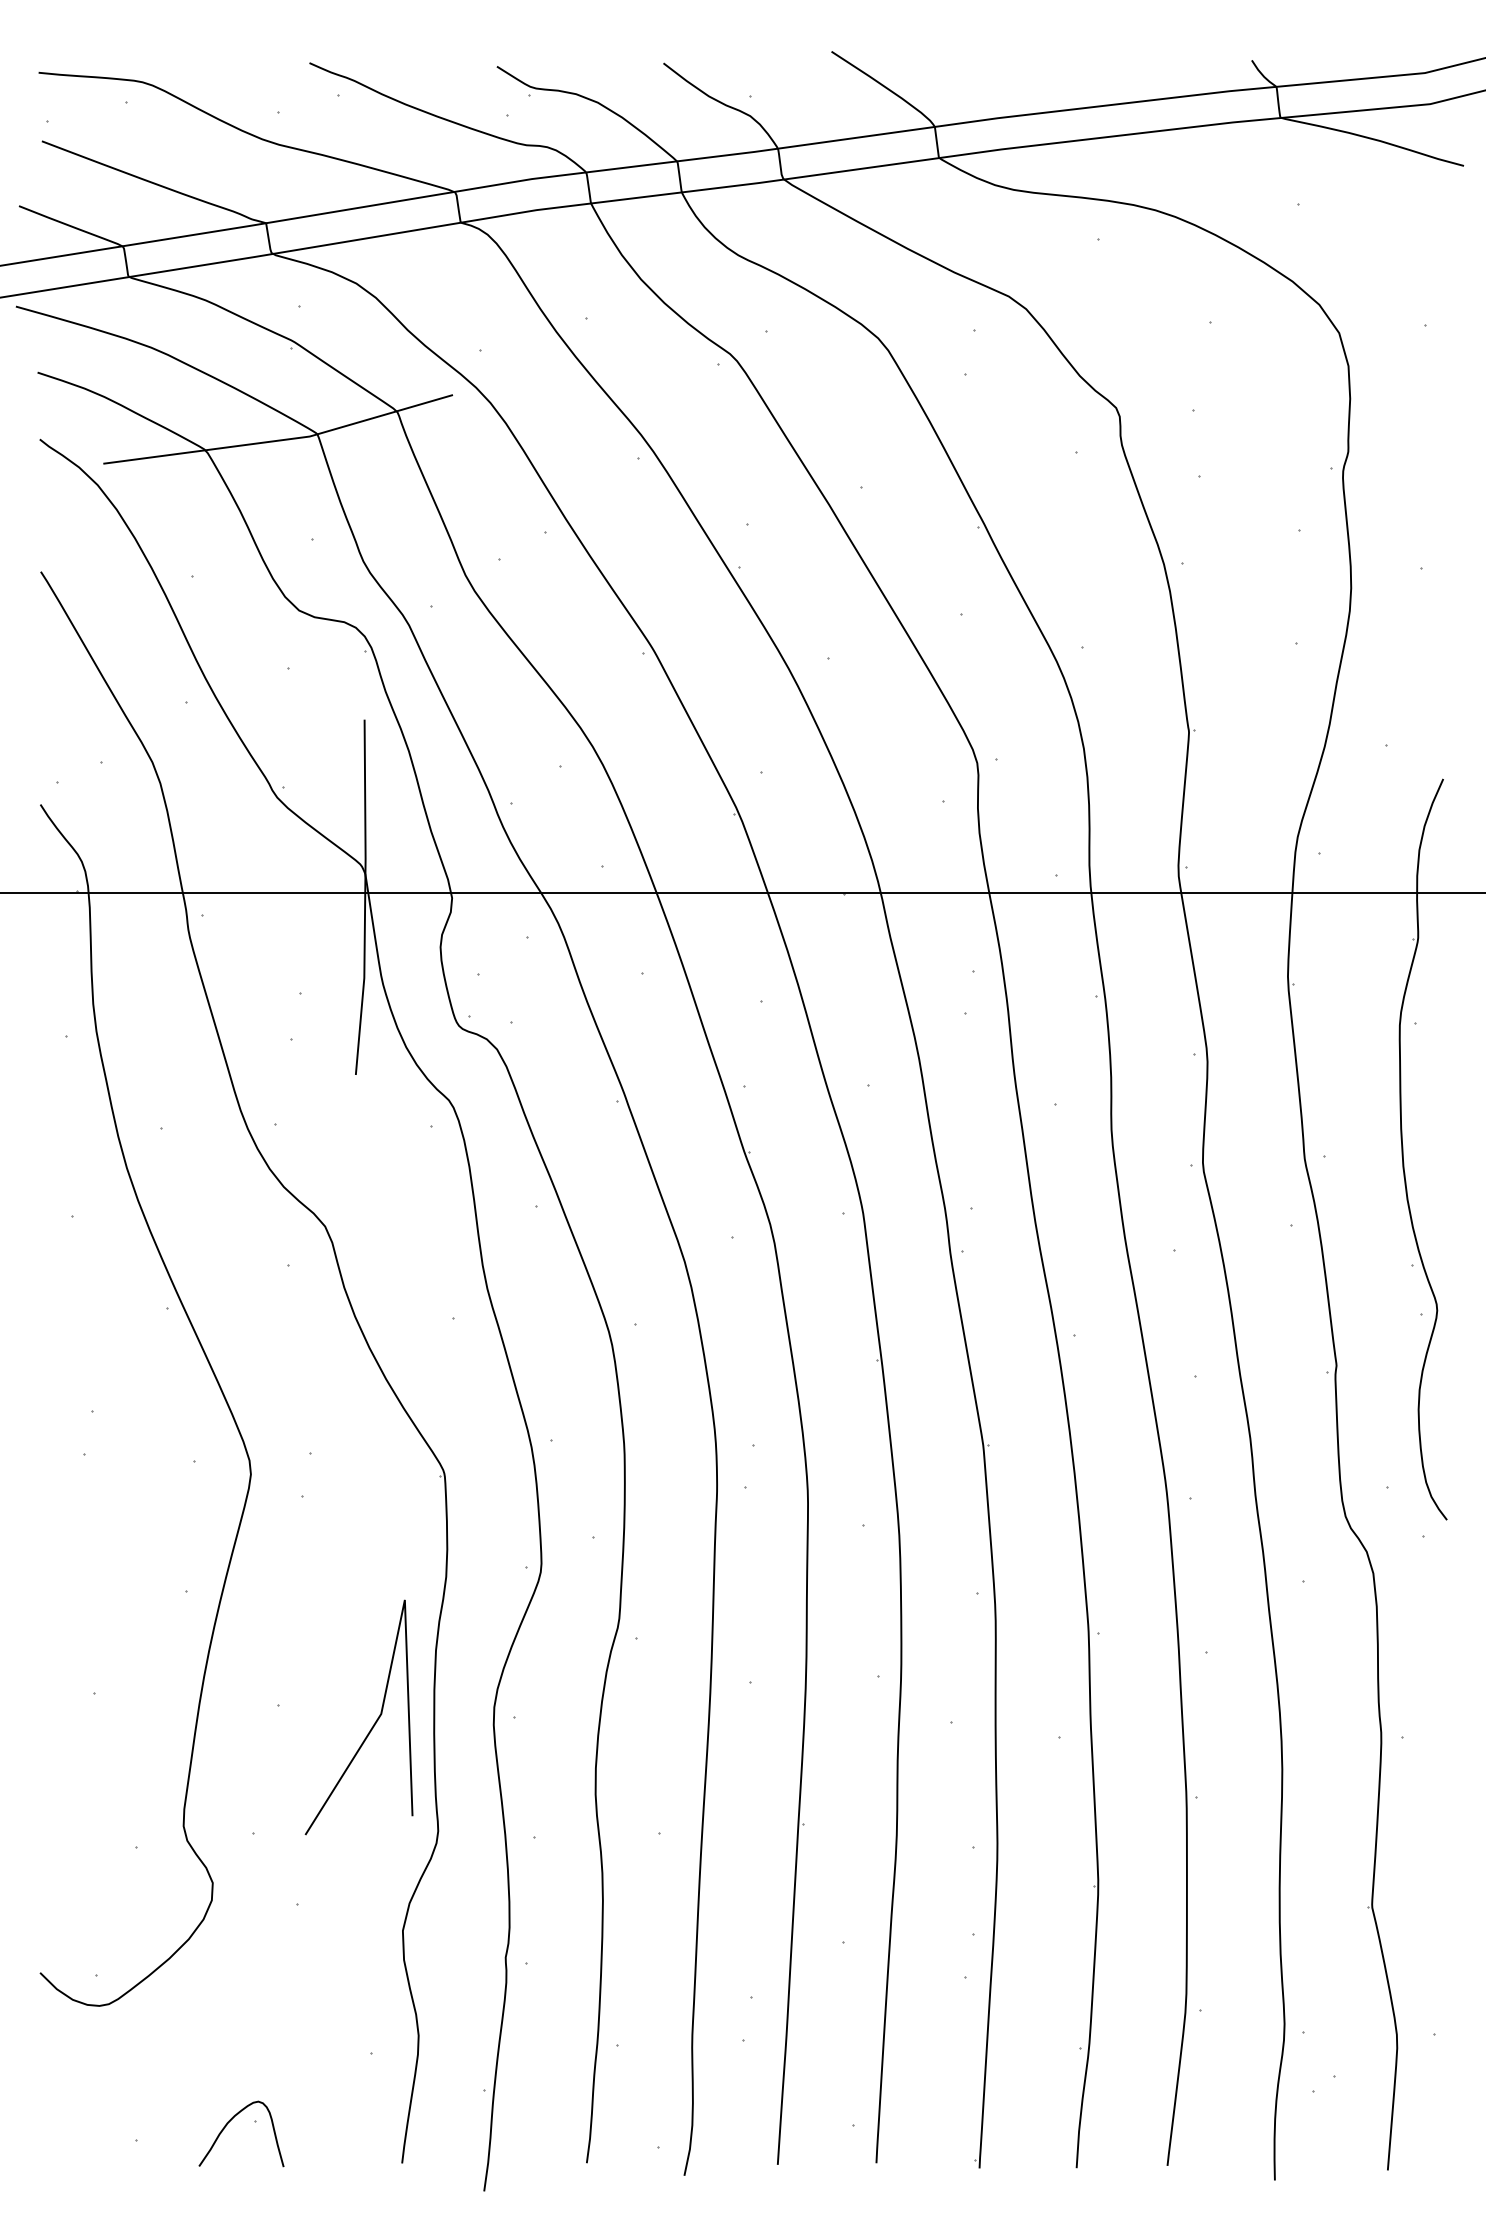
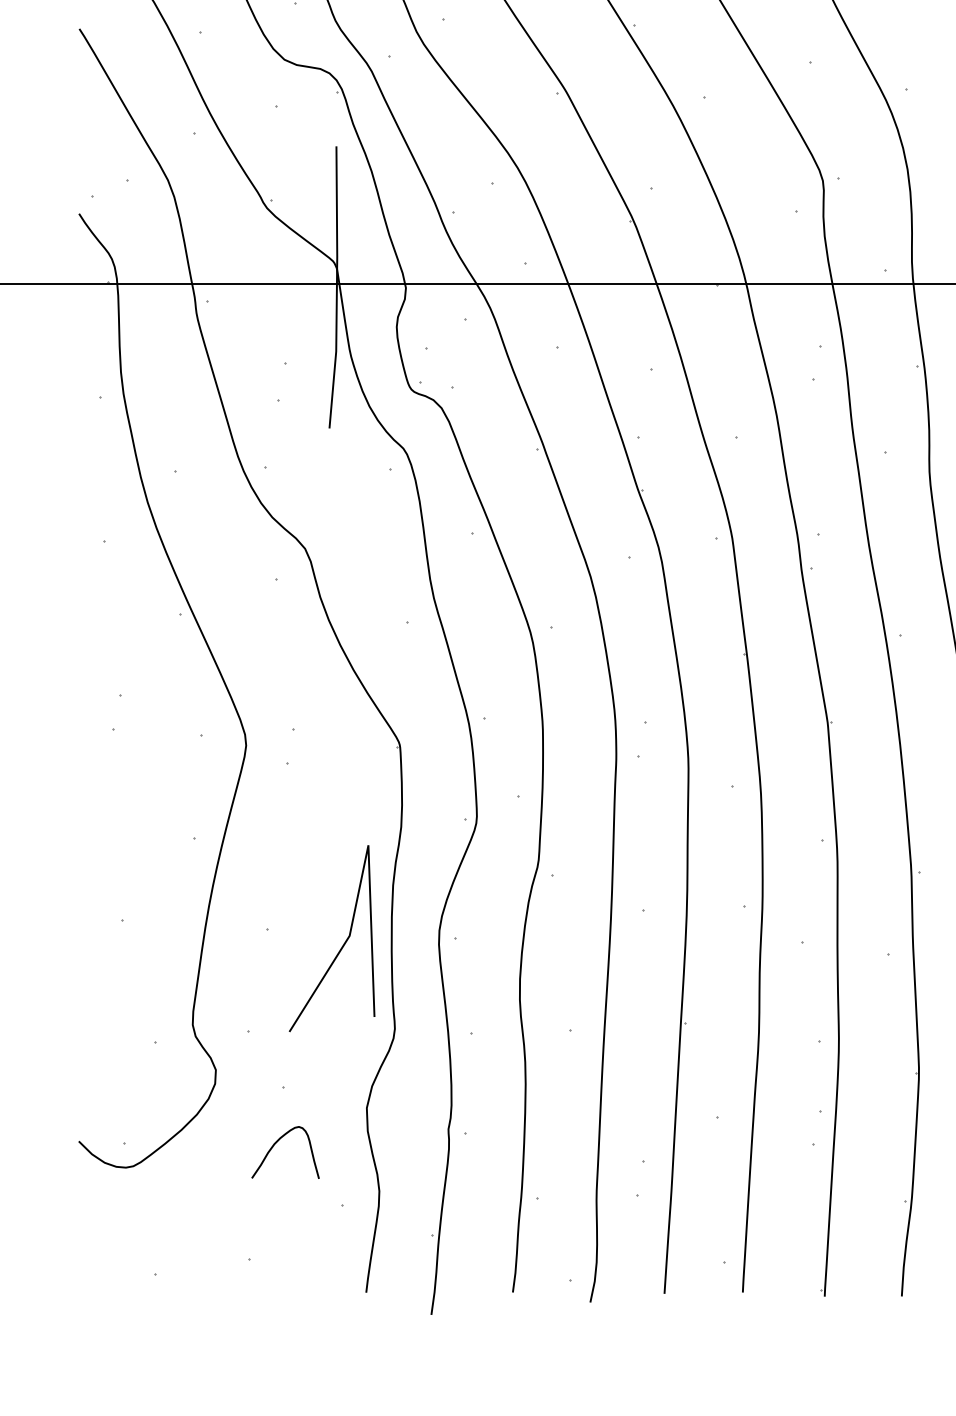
curve: (227, 2125) -> (274, 1145), moved

